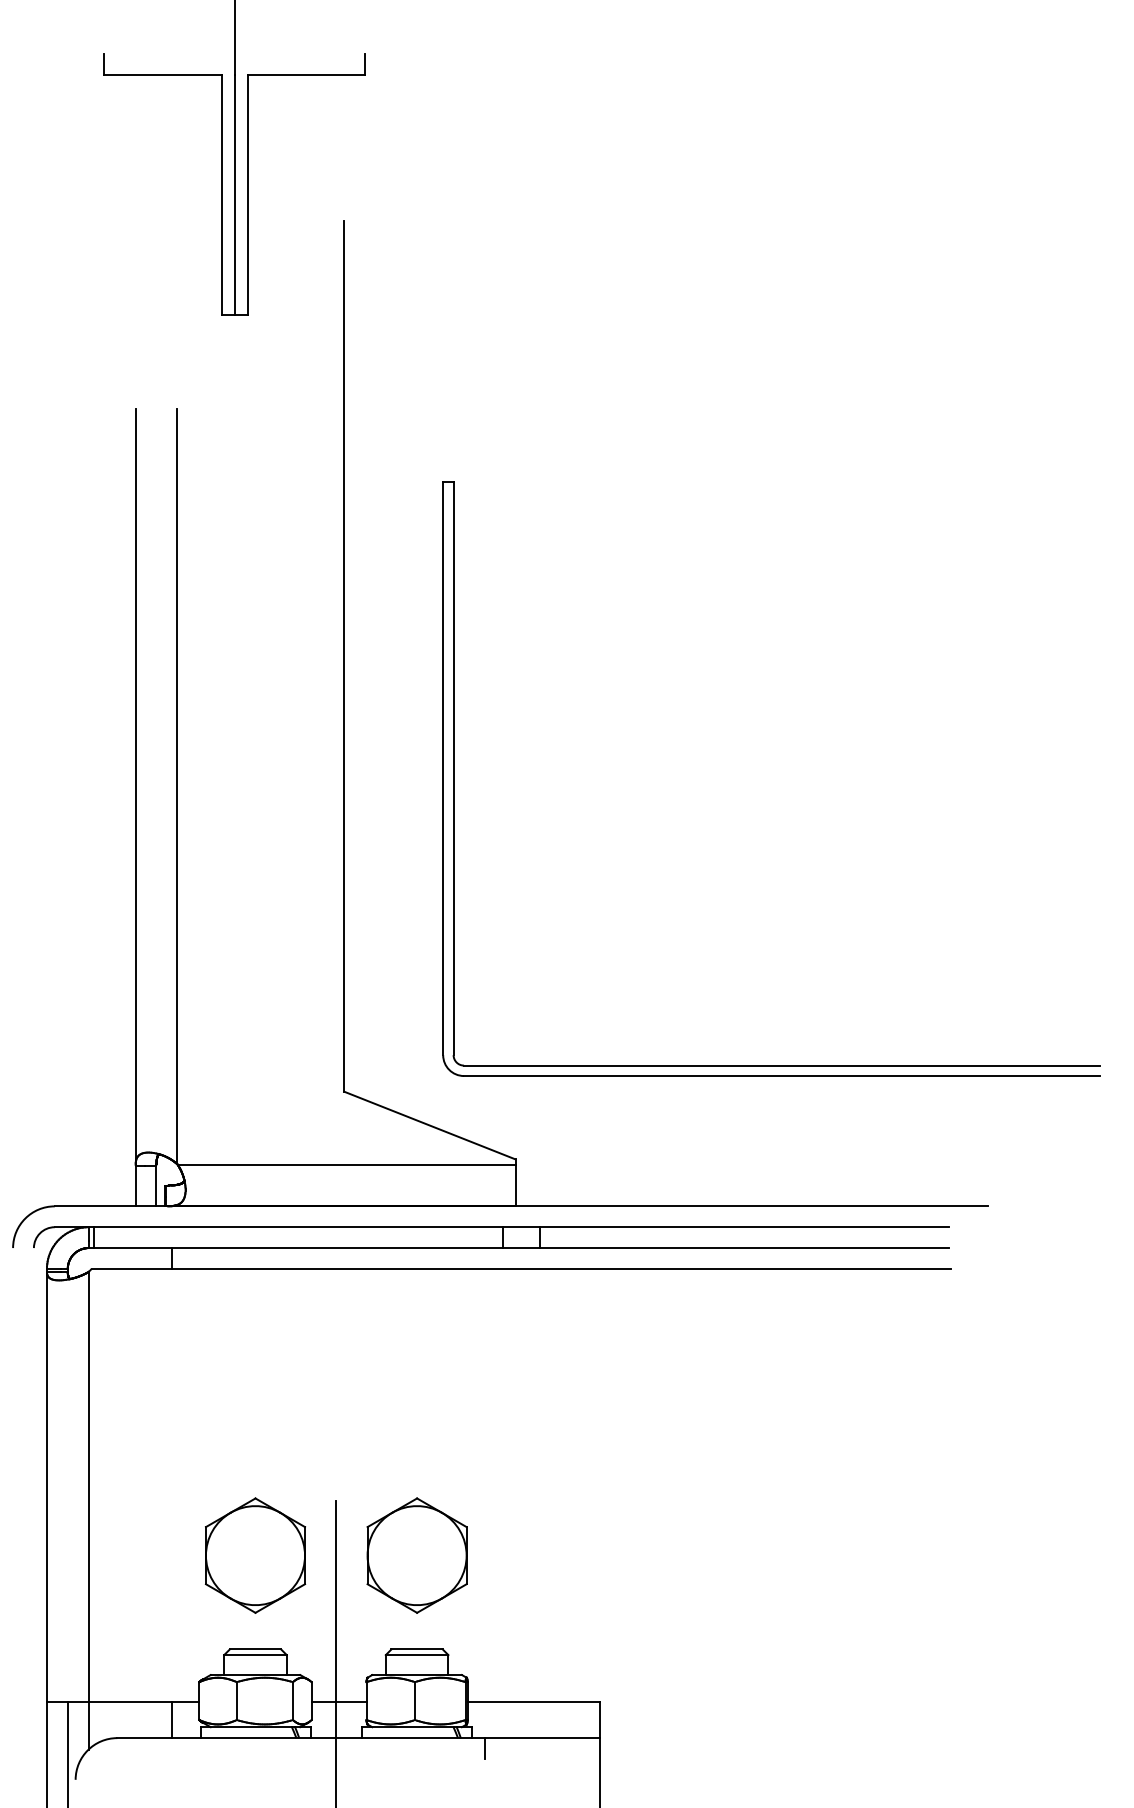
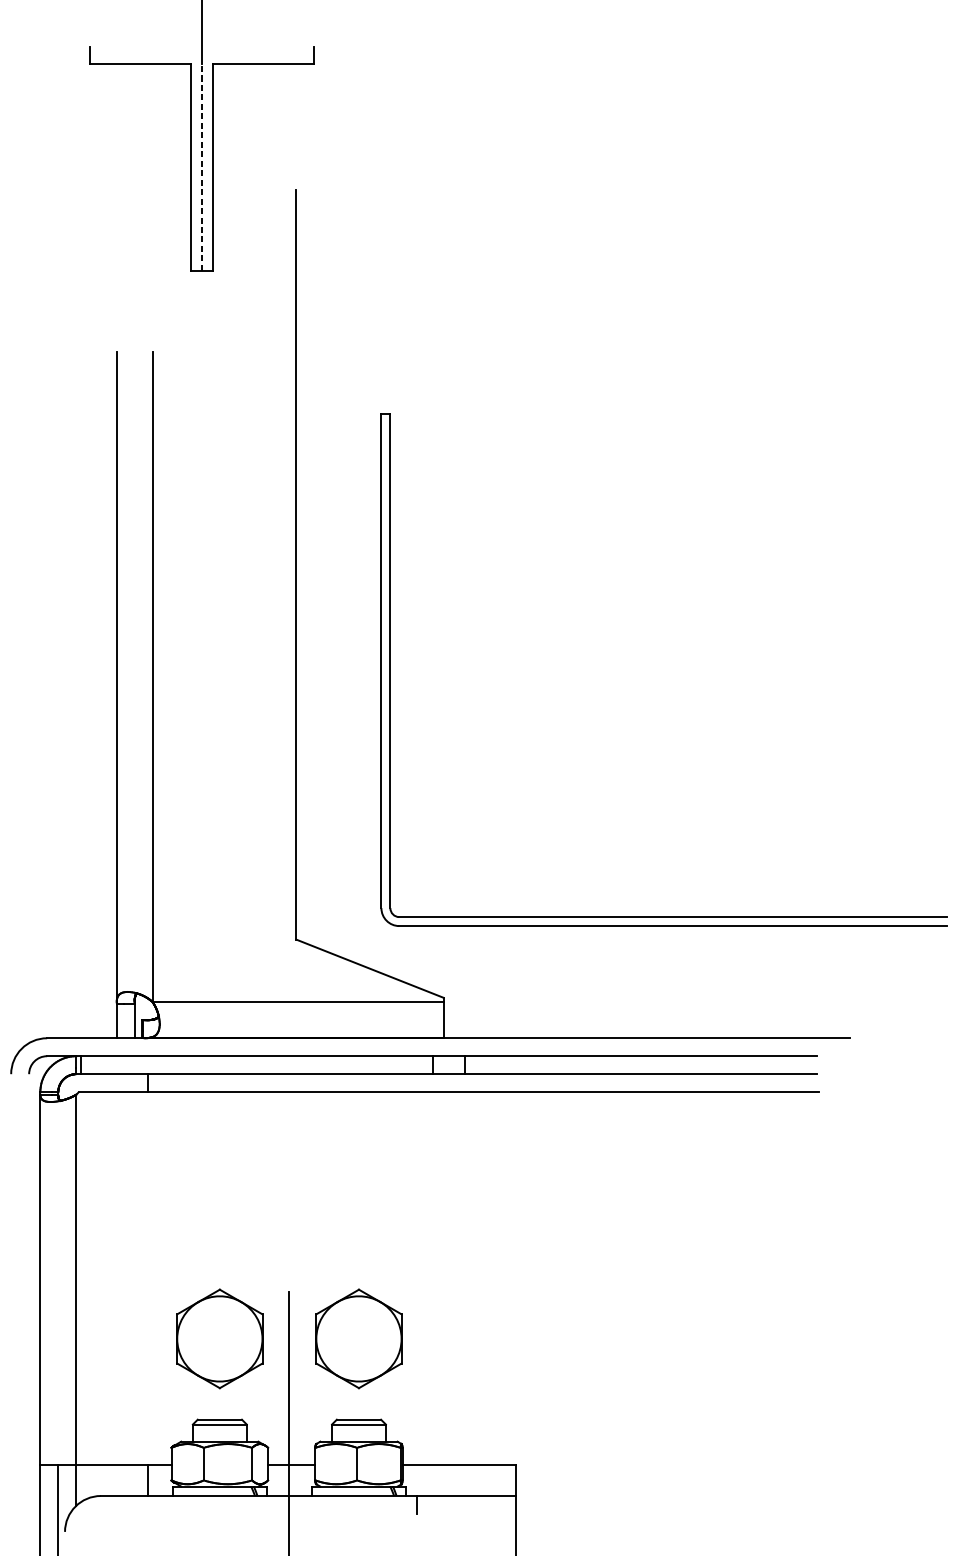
line: (234, 194) -> (201, 167), solid -> dashed

